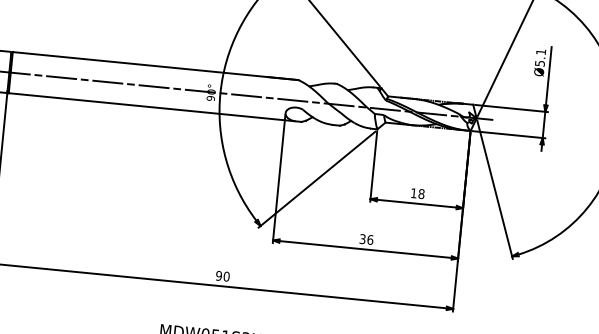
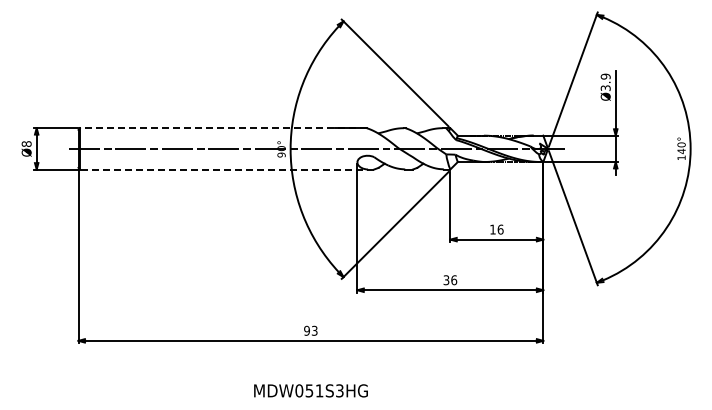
text: (540, 56) -> (605, 81), Ø5.1 -> Ø3.9
line: (154, 66) -> (222, 128), solid -> dashed
line: (154, 107) -> (226, 169), solid -> dashed
text: (421, 193) -> (500, 229), 18 -> 16
text: (226, 276) -> (314, 330), 90 -> 93

